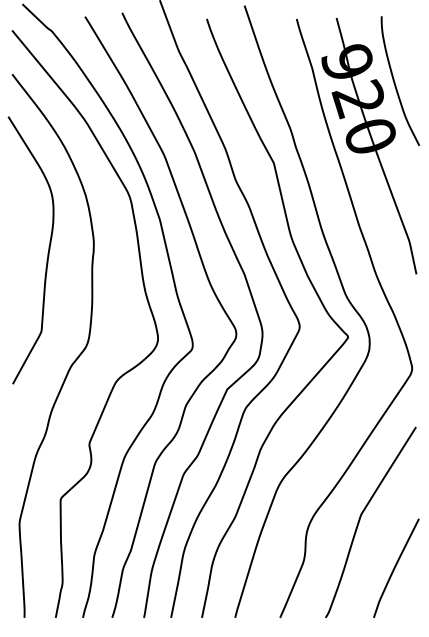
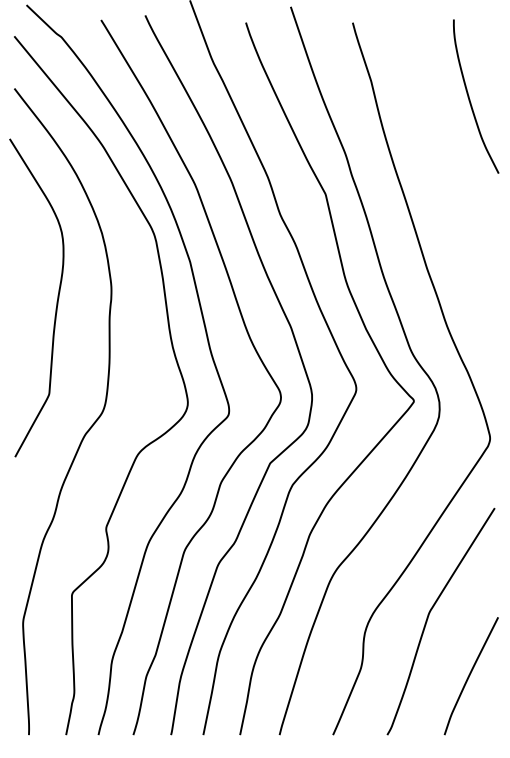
part: (369, 145) -> (439, 173), removed

